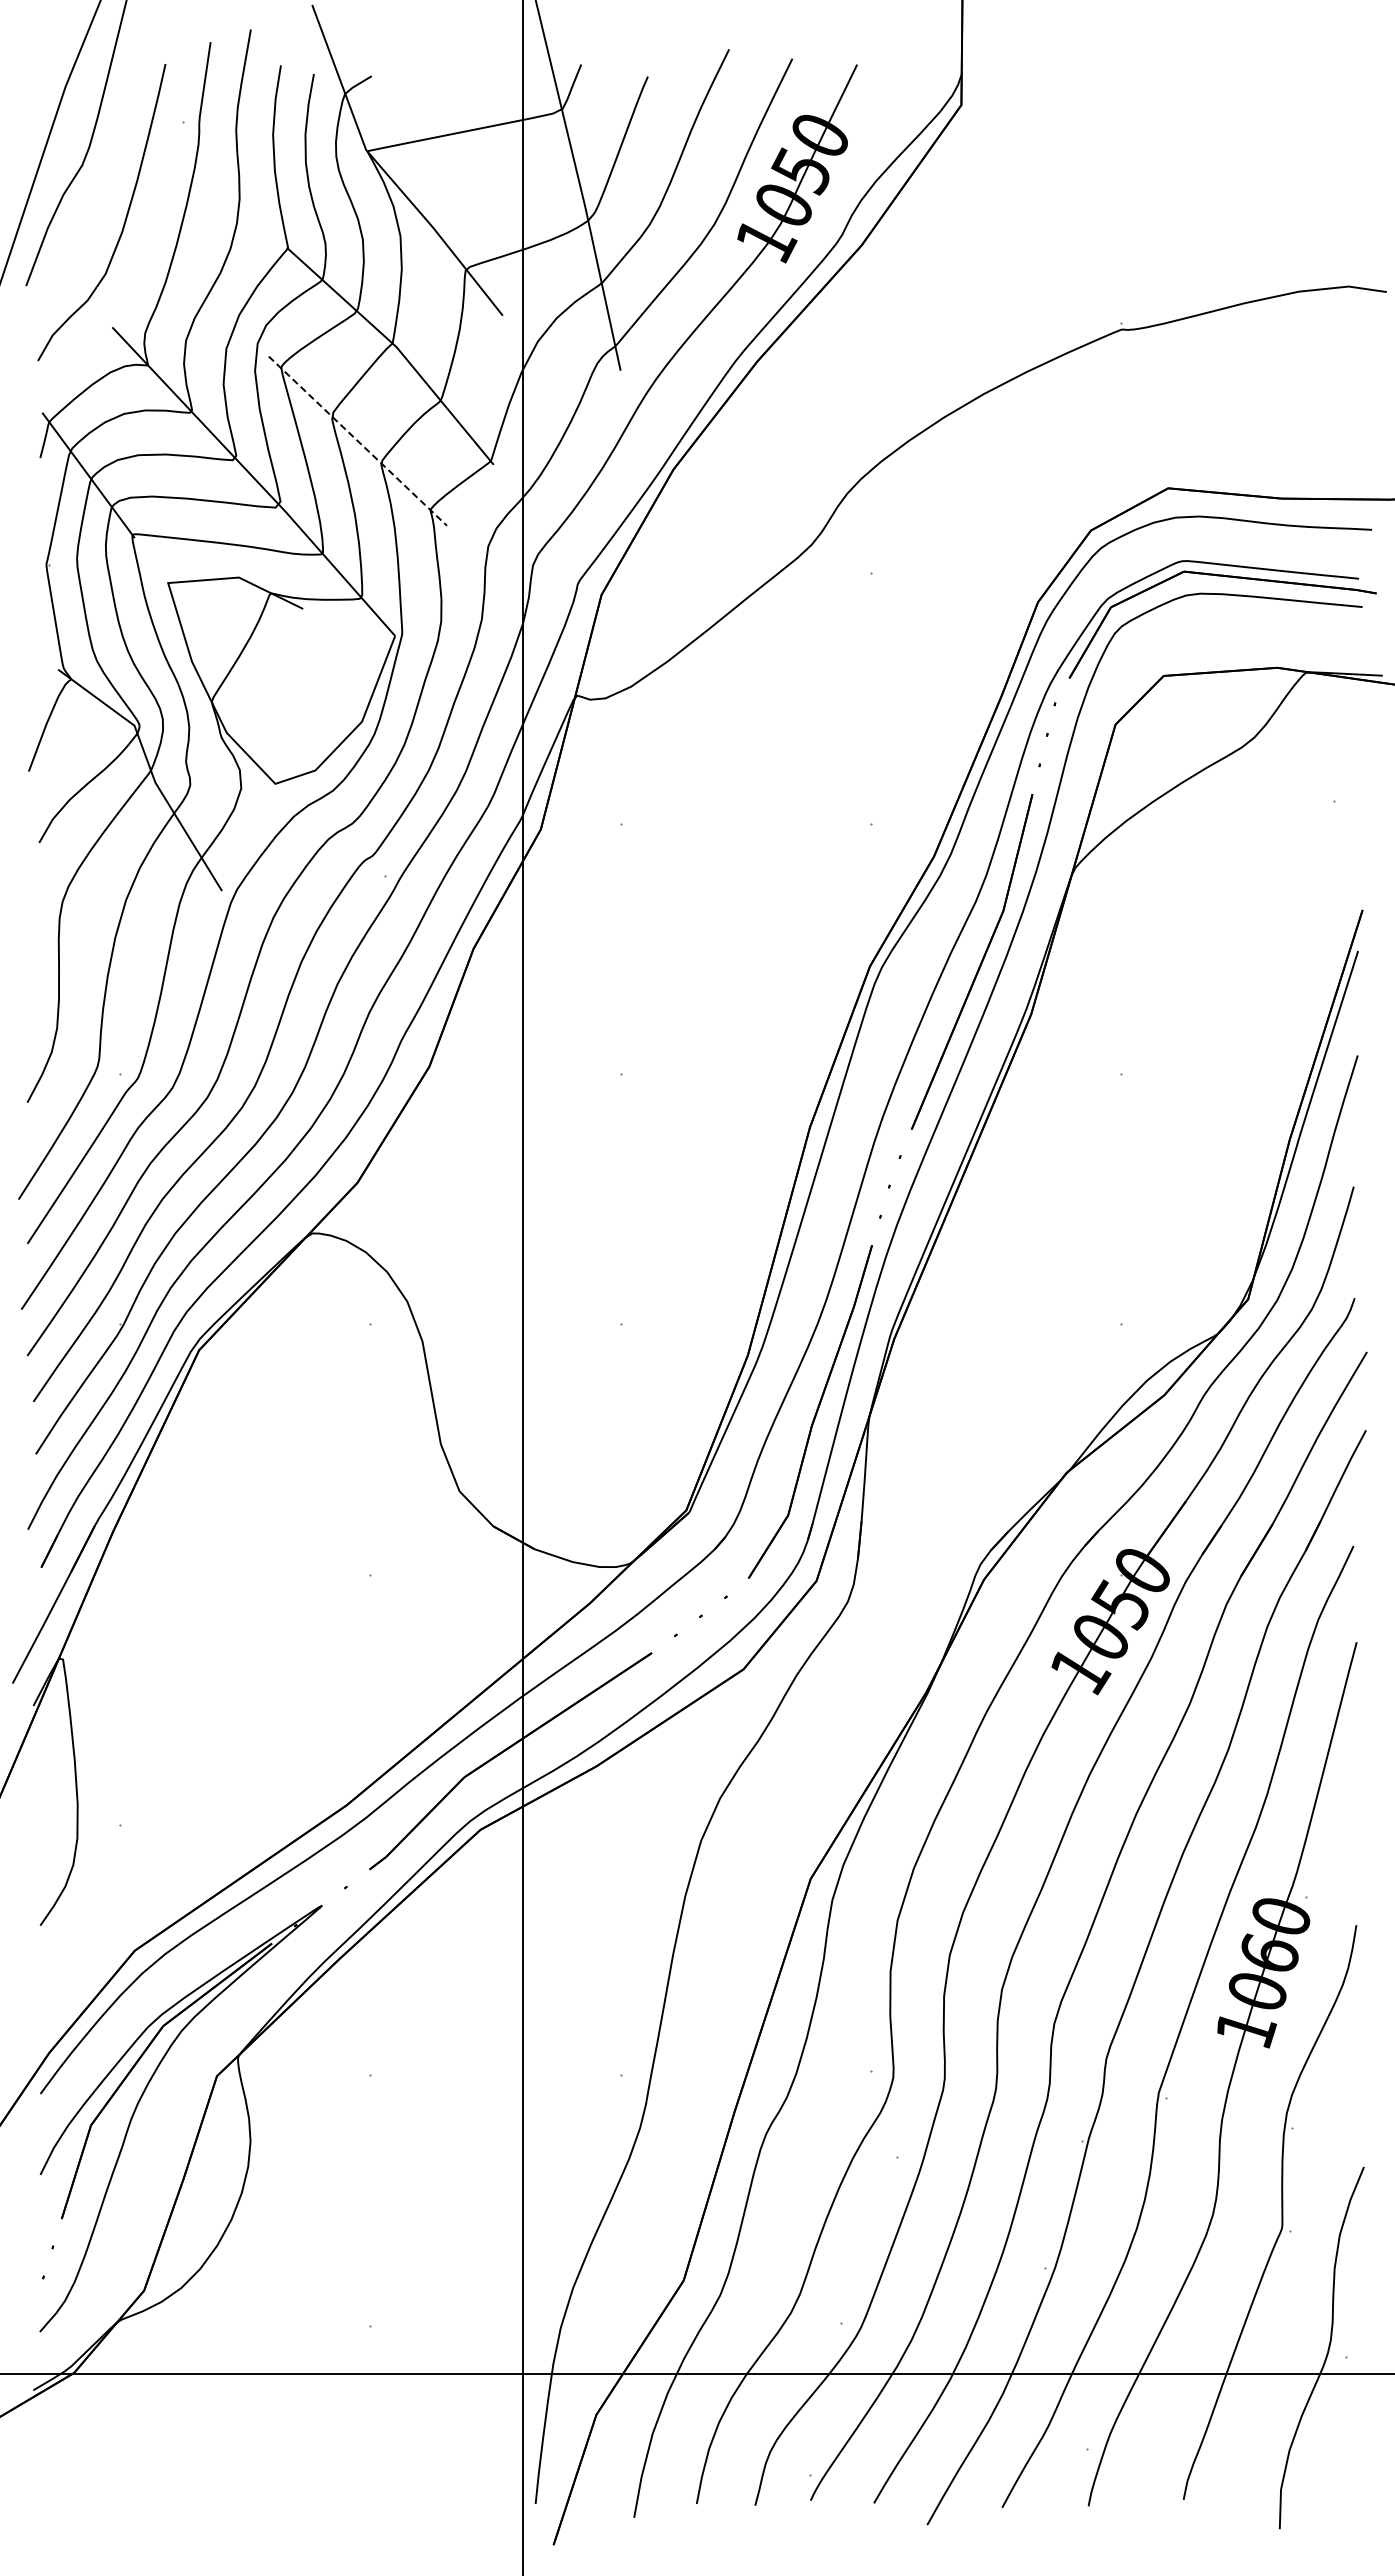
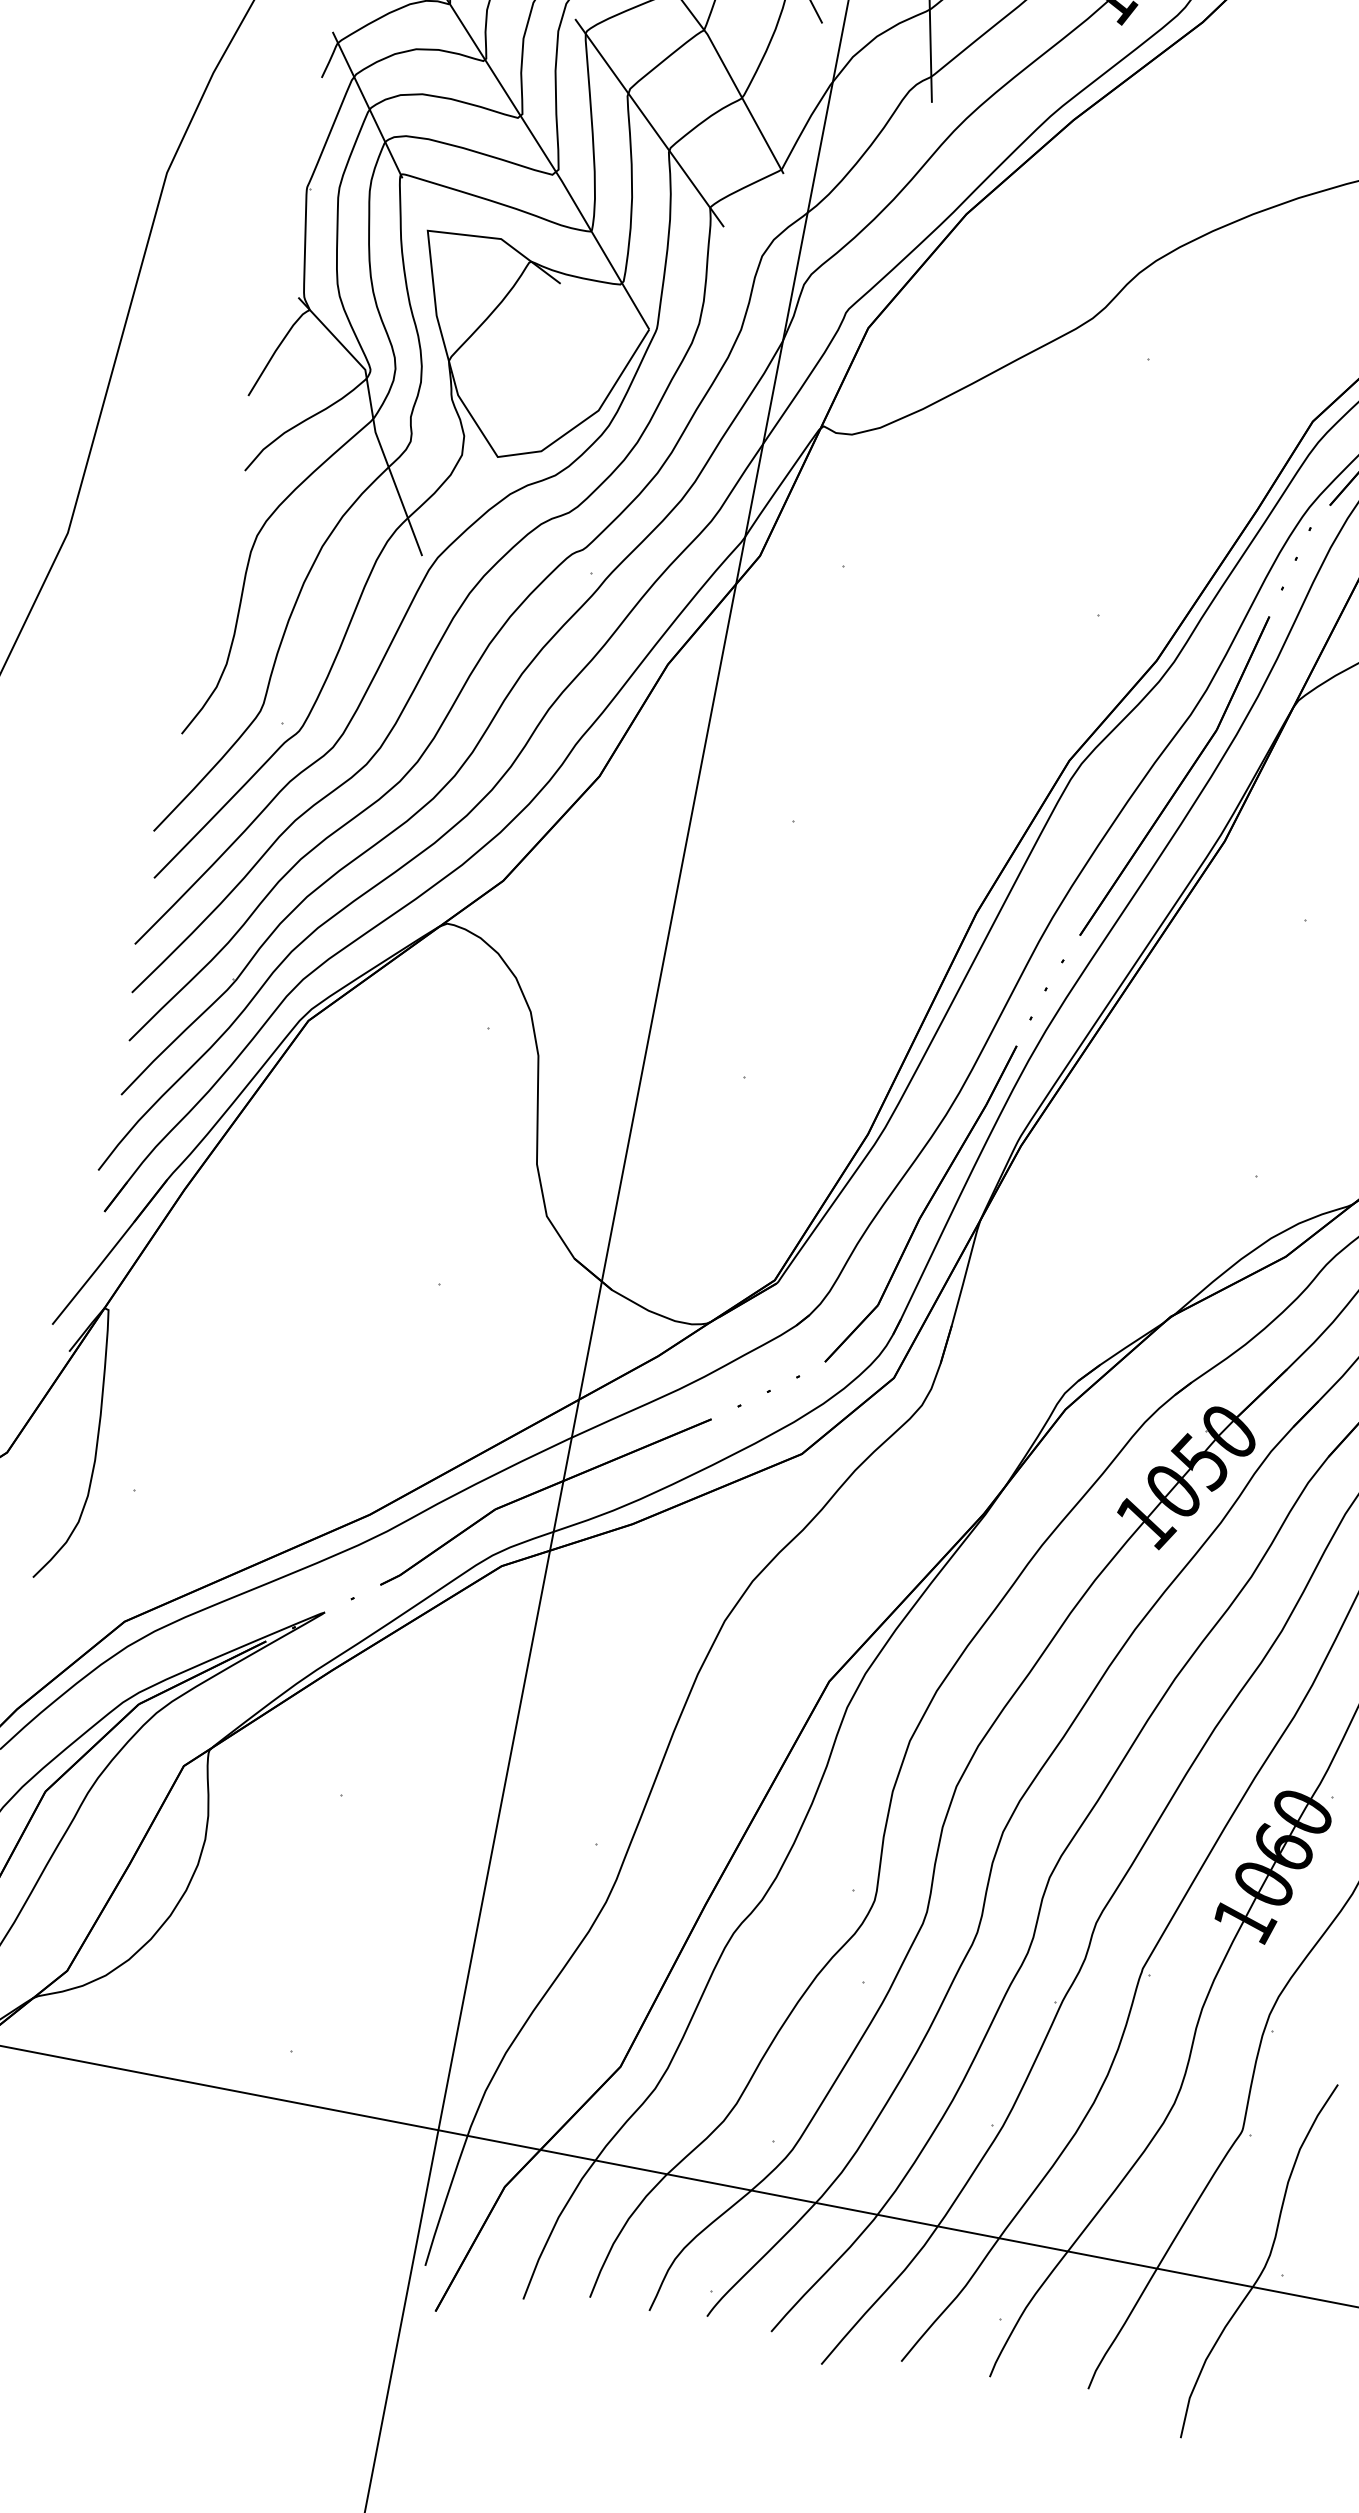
line: (357, 441) -> (649, 123), dashed -> solid

